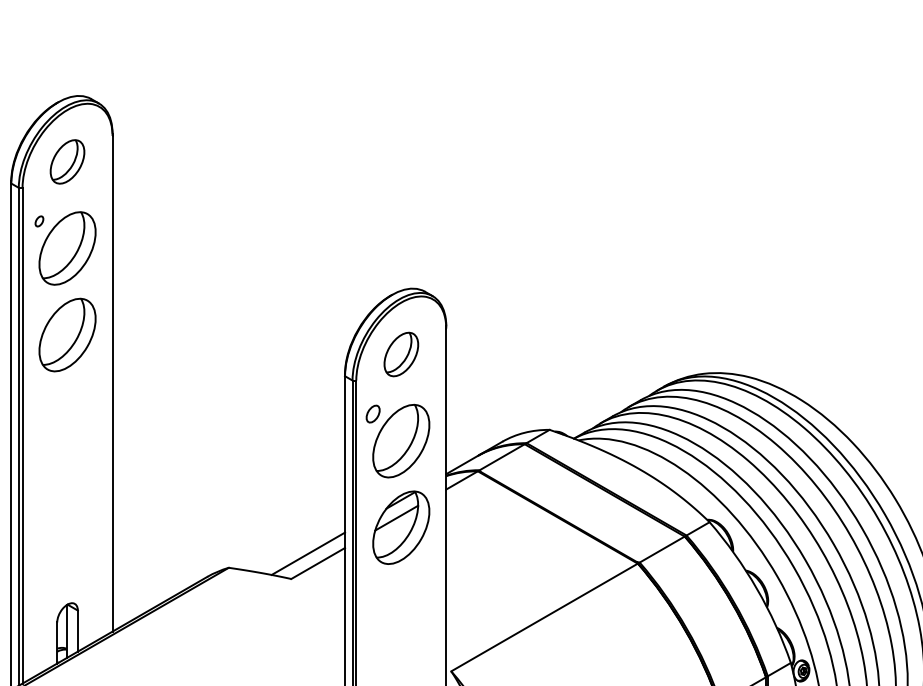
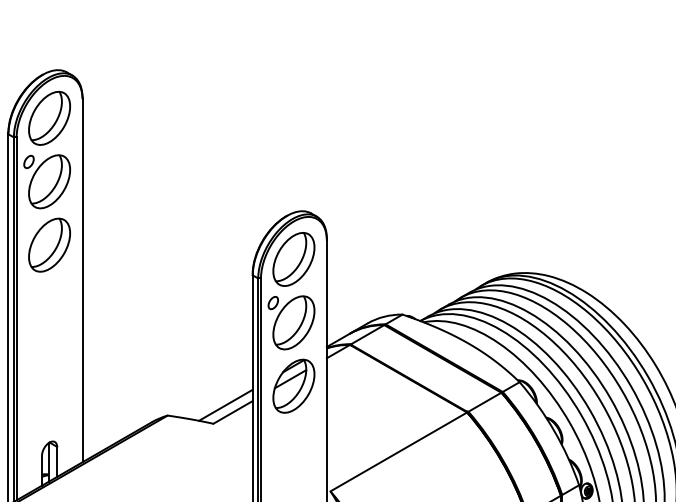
part: (67, 161) -> (49, 118), size x1.67
part: (39, 221) -> (29, 162), size x1.67
part: (401, 354) -> (294, 259), size x1.67

